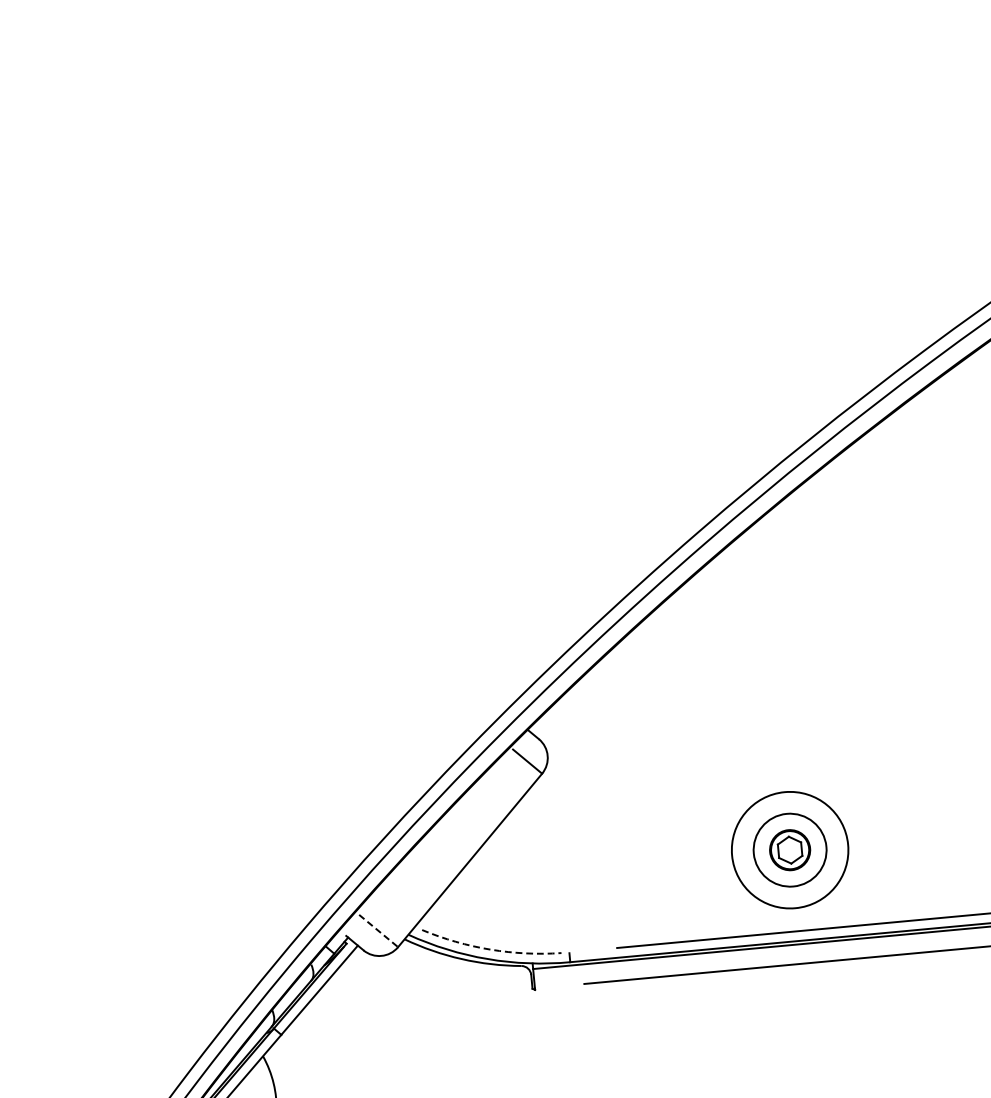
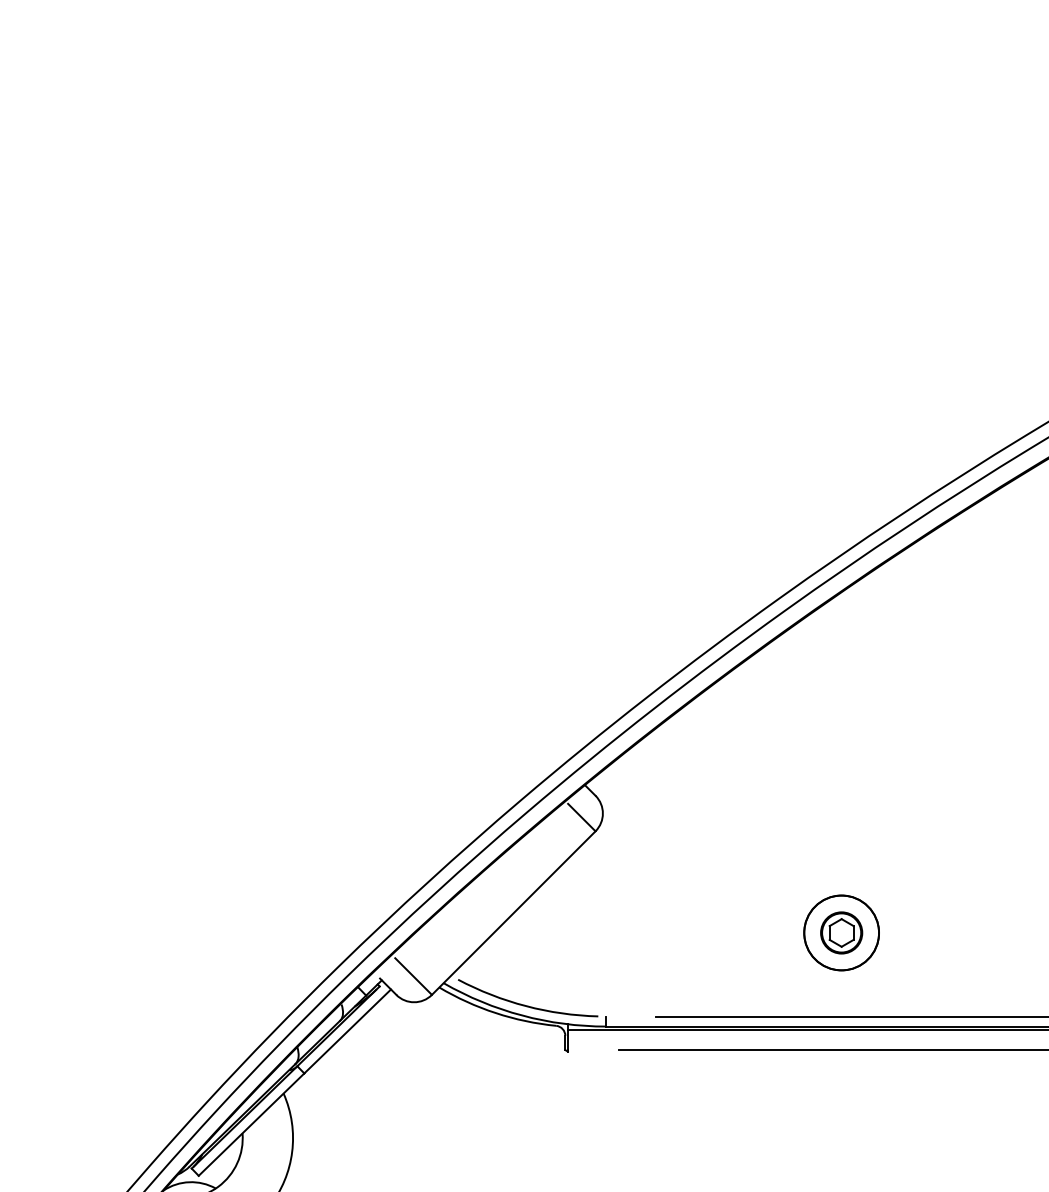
circle: (789, 849) -> (841, 932), size x0.62
line: (378, 930) -> (413, 976), dashed -> solid
arc: (490, 949) -> (526, 1006), dashed -> solid

